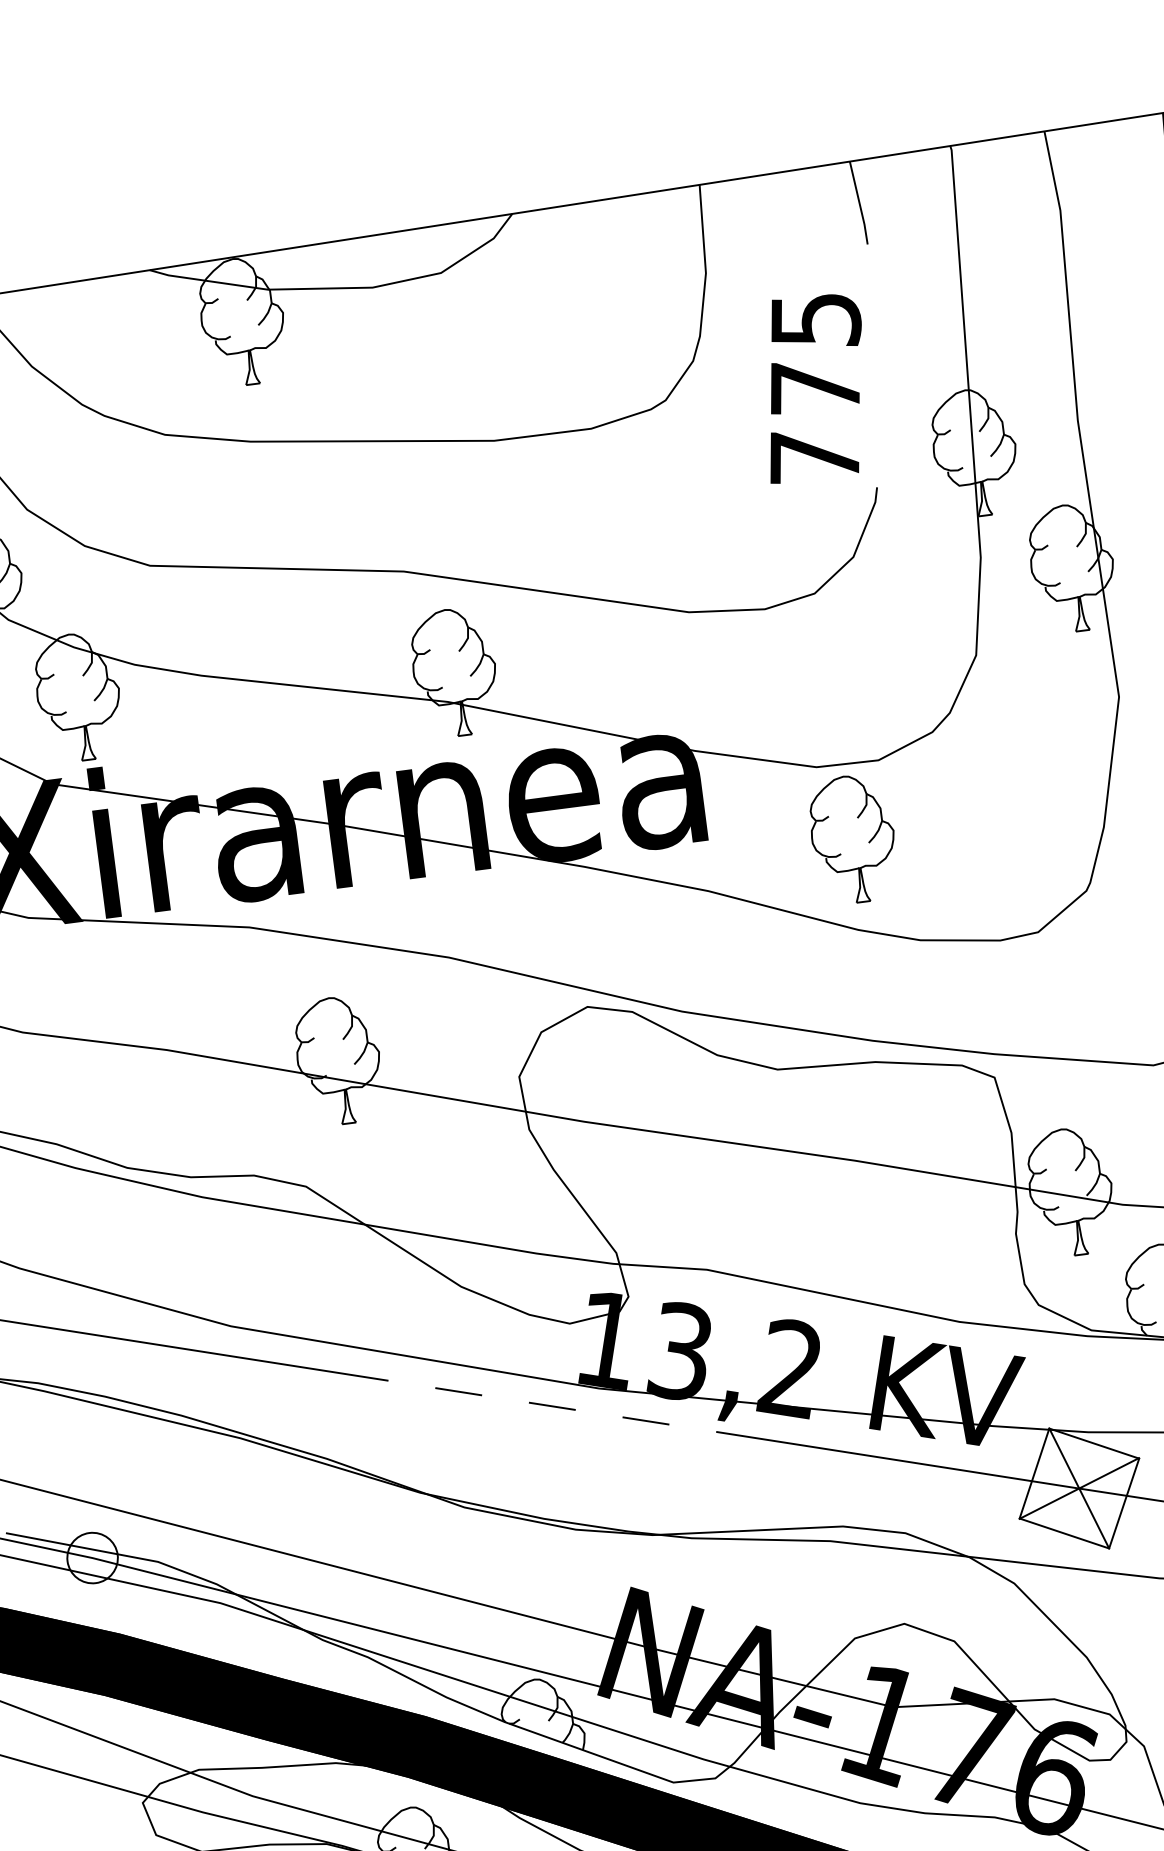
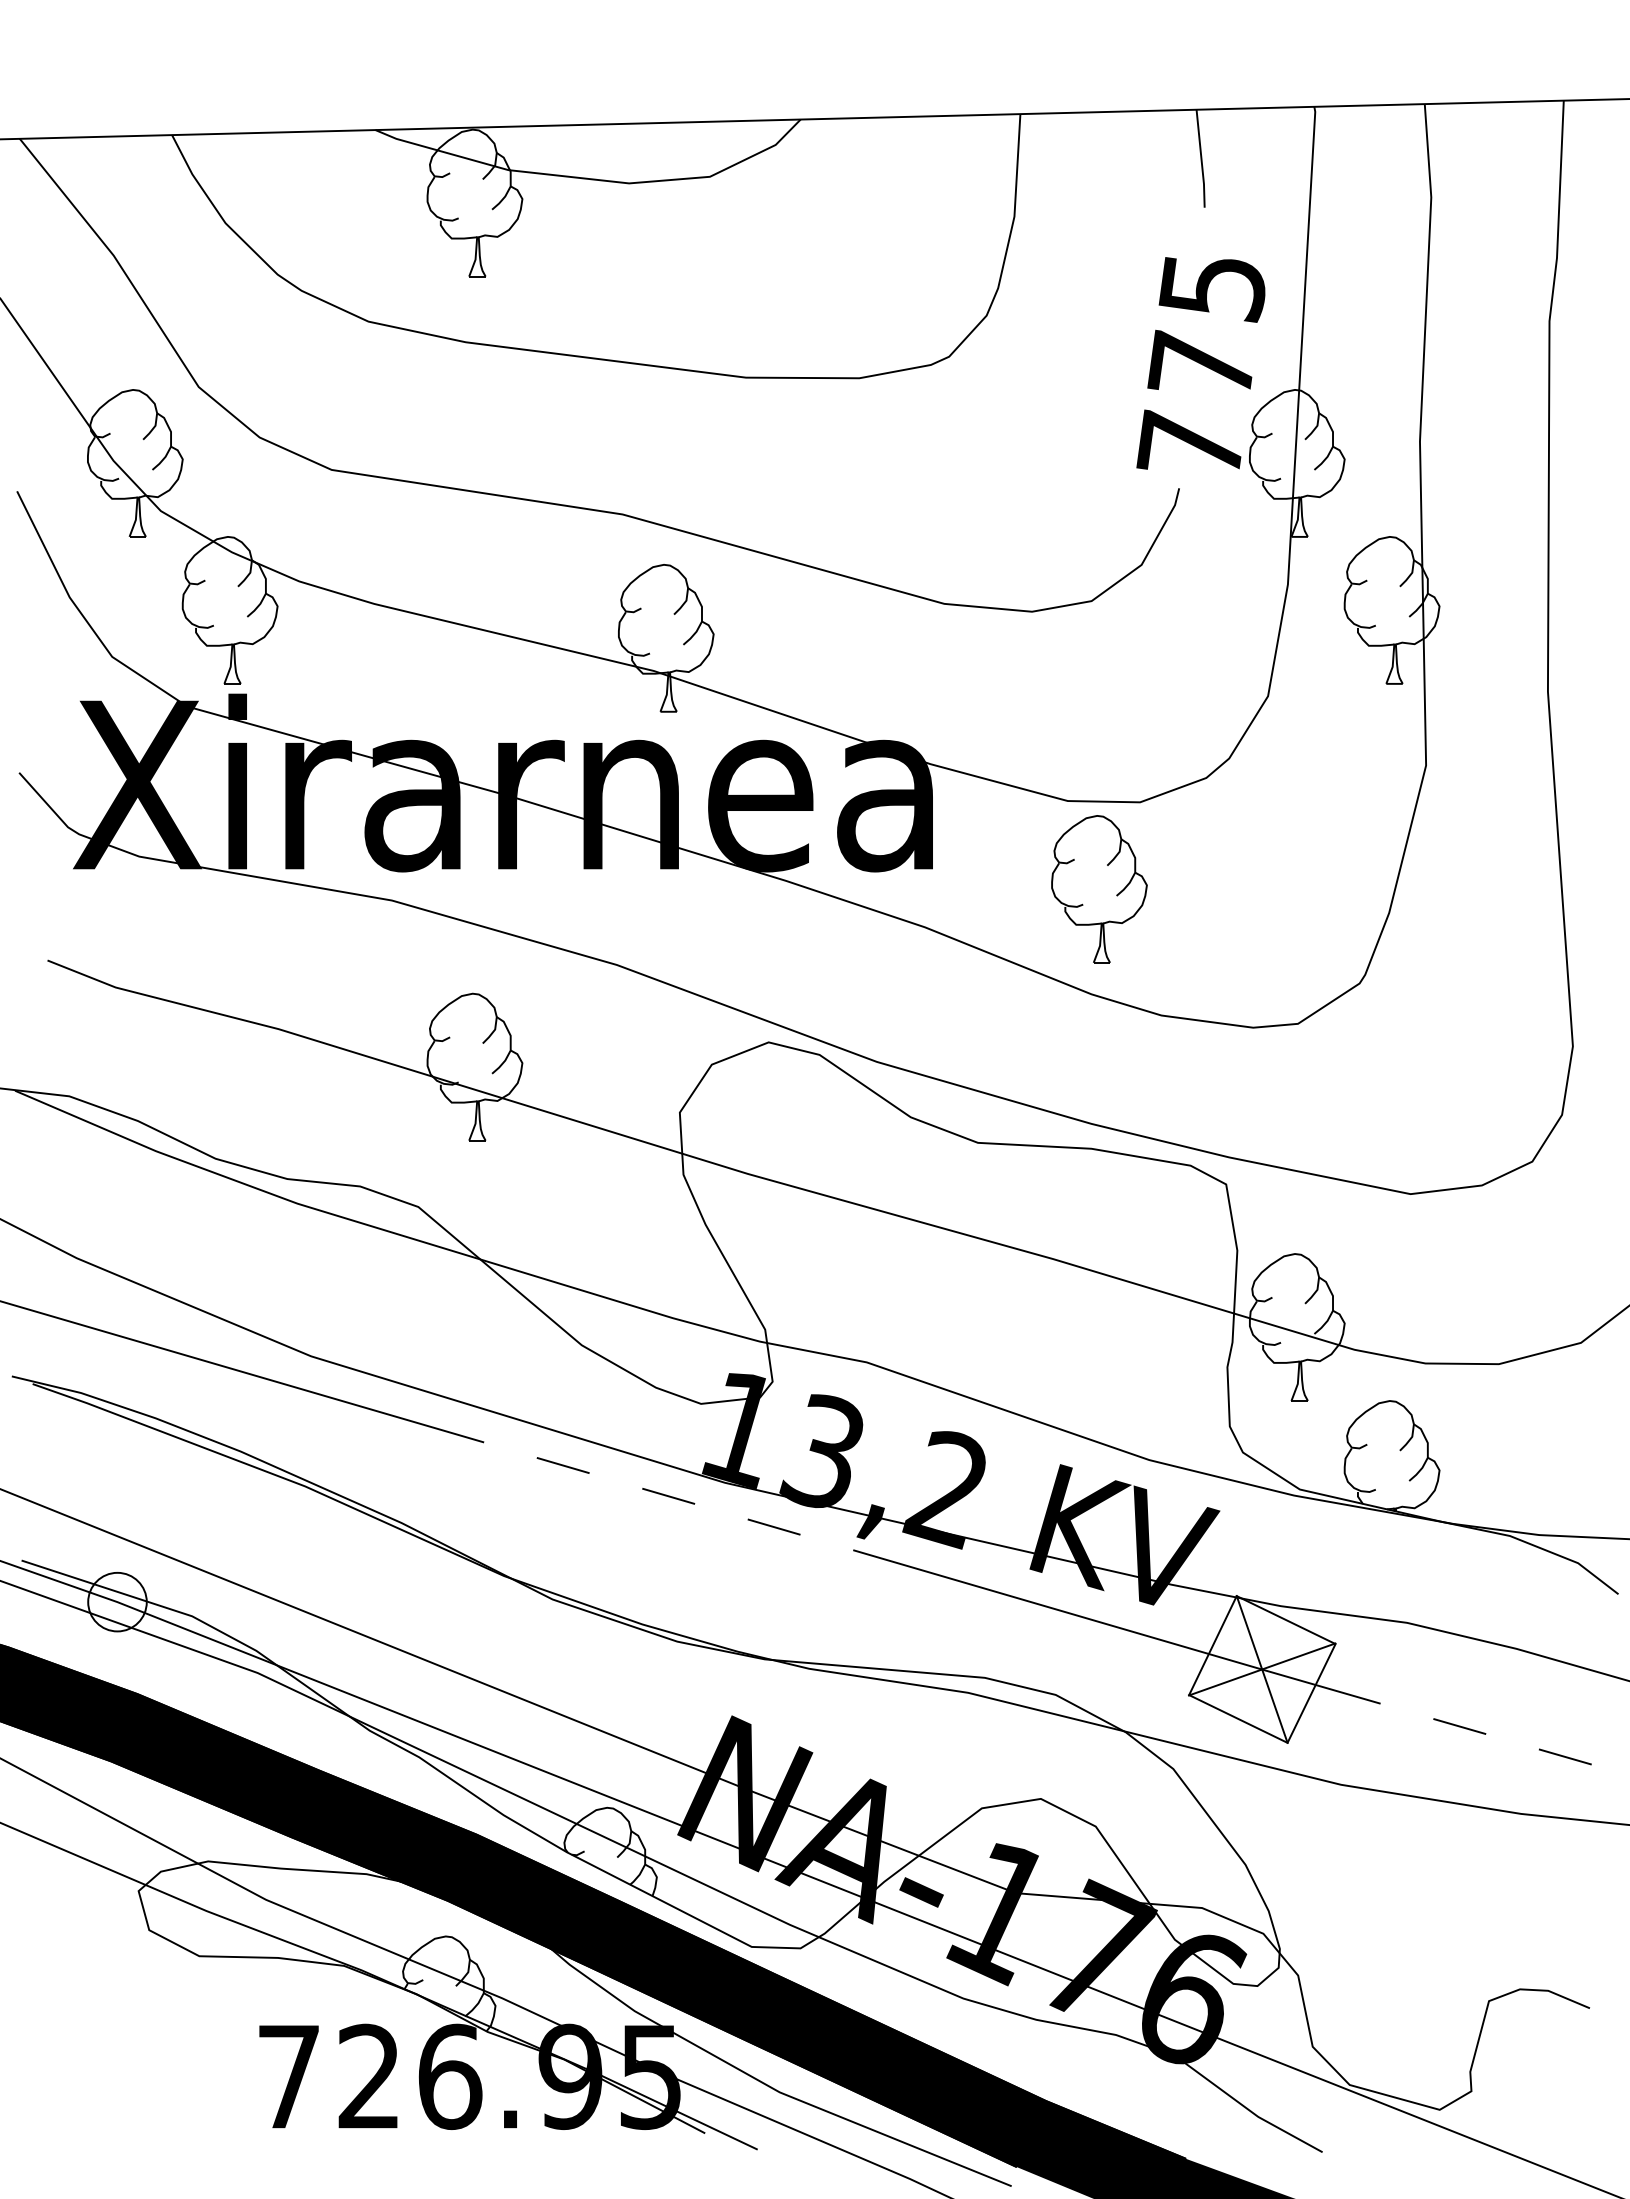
text: (813, 386) -> (1200, 363), moved

